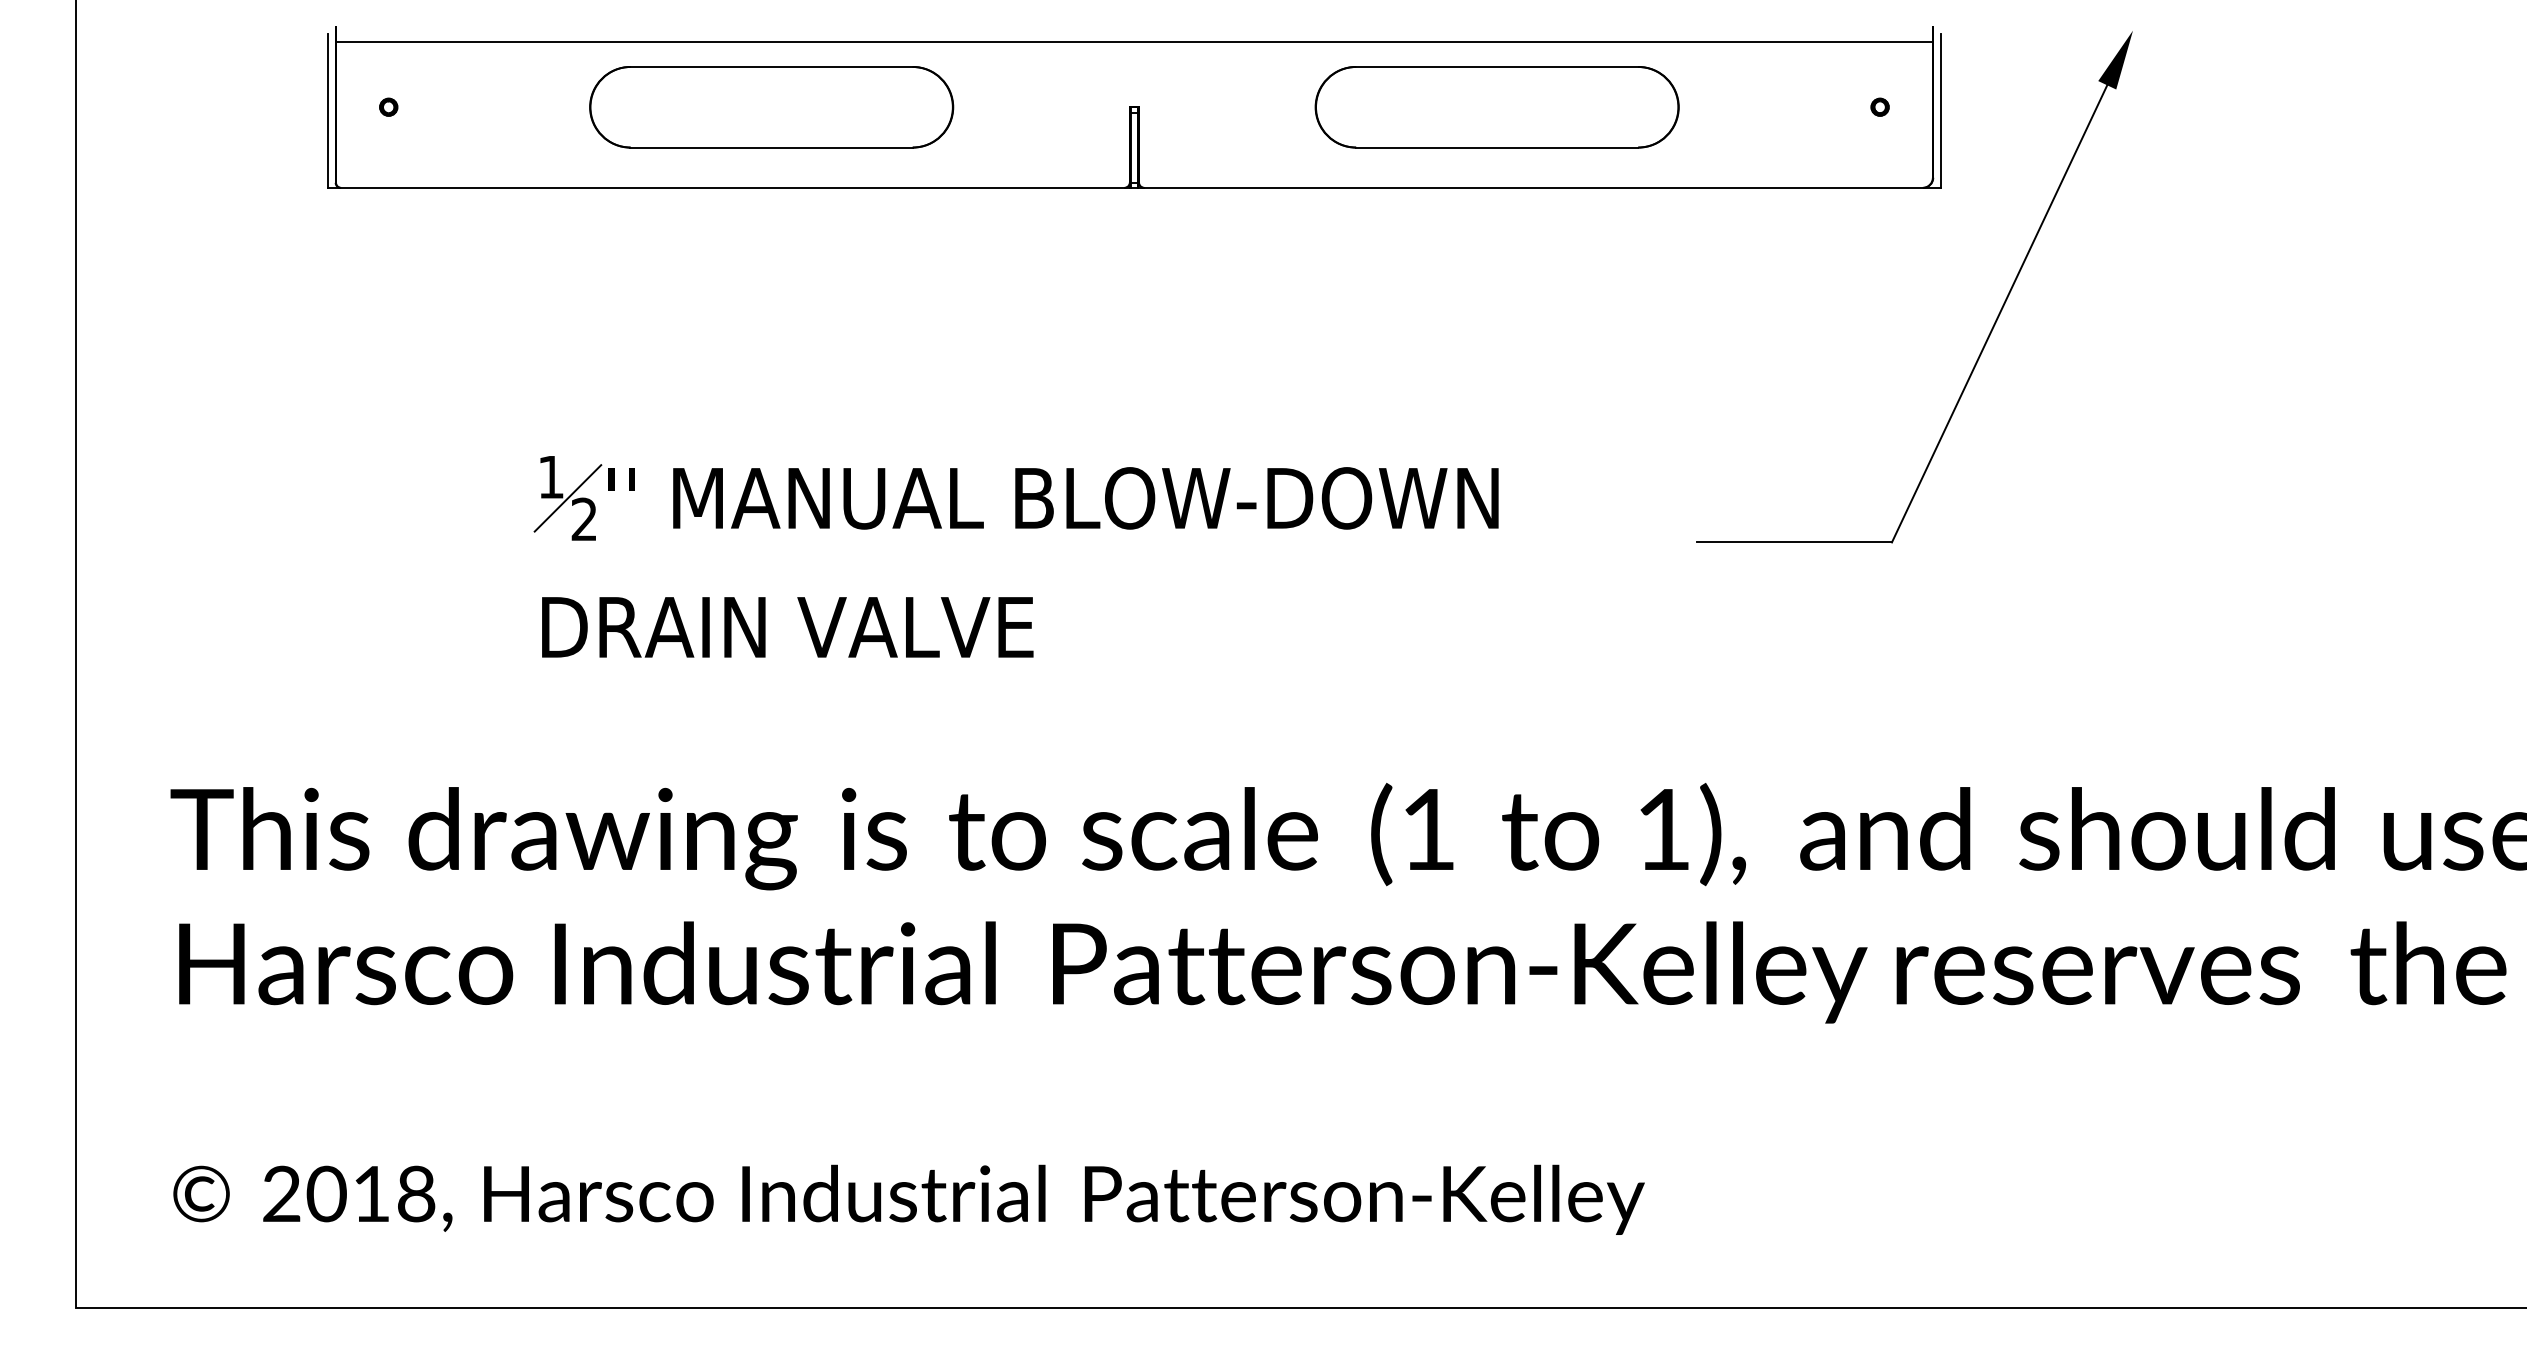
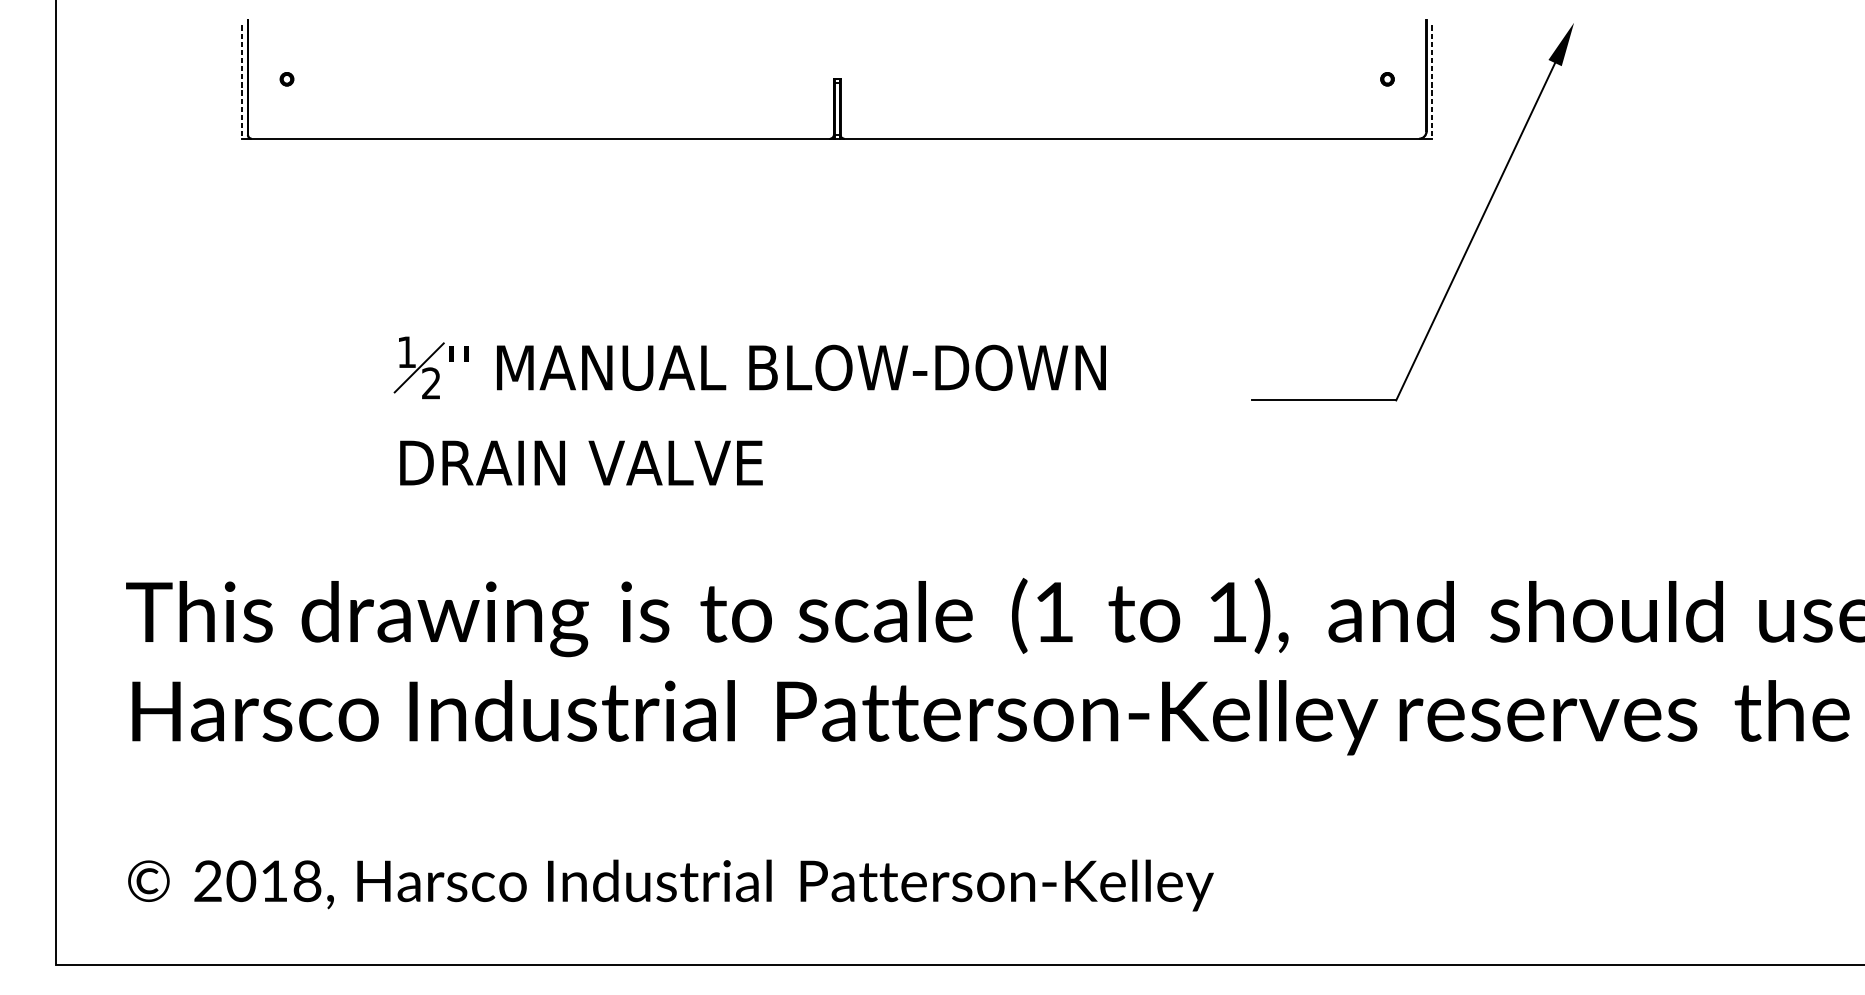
line: (1134, 41) -> (837, 30), removed
part: (771, 107) -> (569, 79), removed
part: (1496, 107) -> (1104, 79), removed
line: (328, 111) -> (242, 82), solid -> dashed
line: (1940, 111) -> (1432, 82), solid -> dashed

